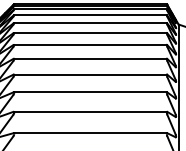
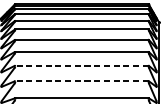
line: (90, 74) -> (81, 65), solid -> dashed
line: (90, 92) -> (81, 81), solid -> dashed

